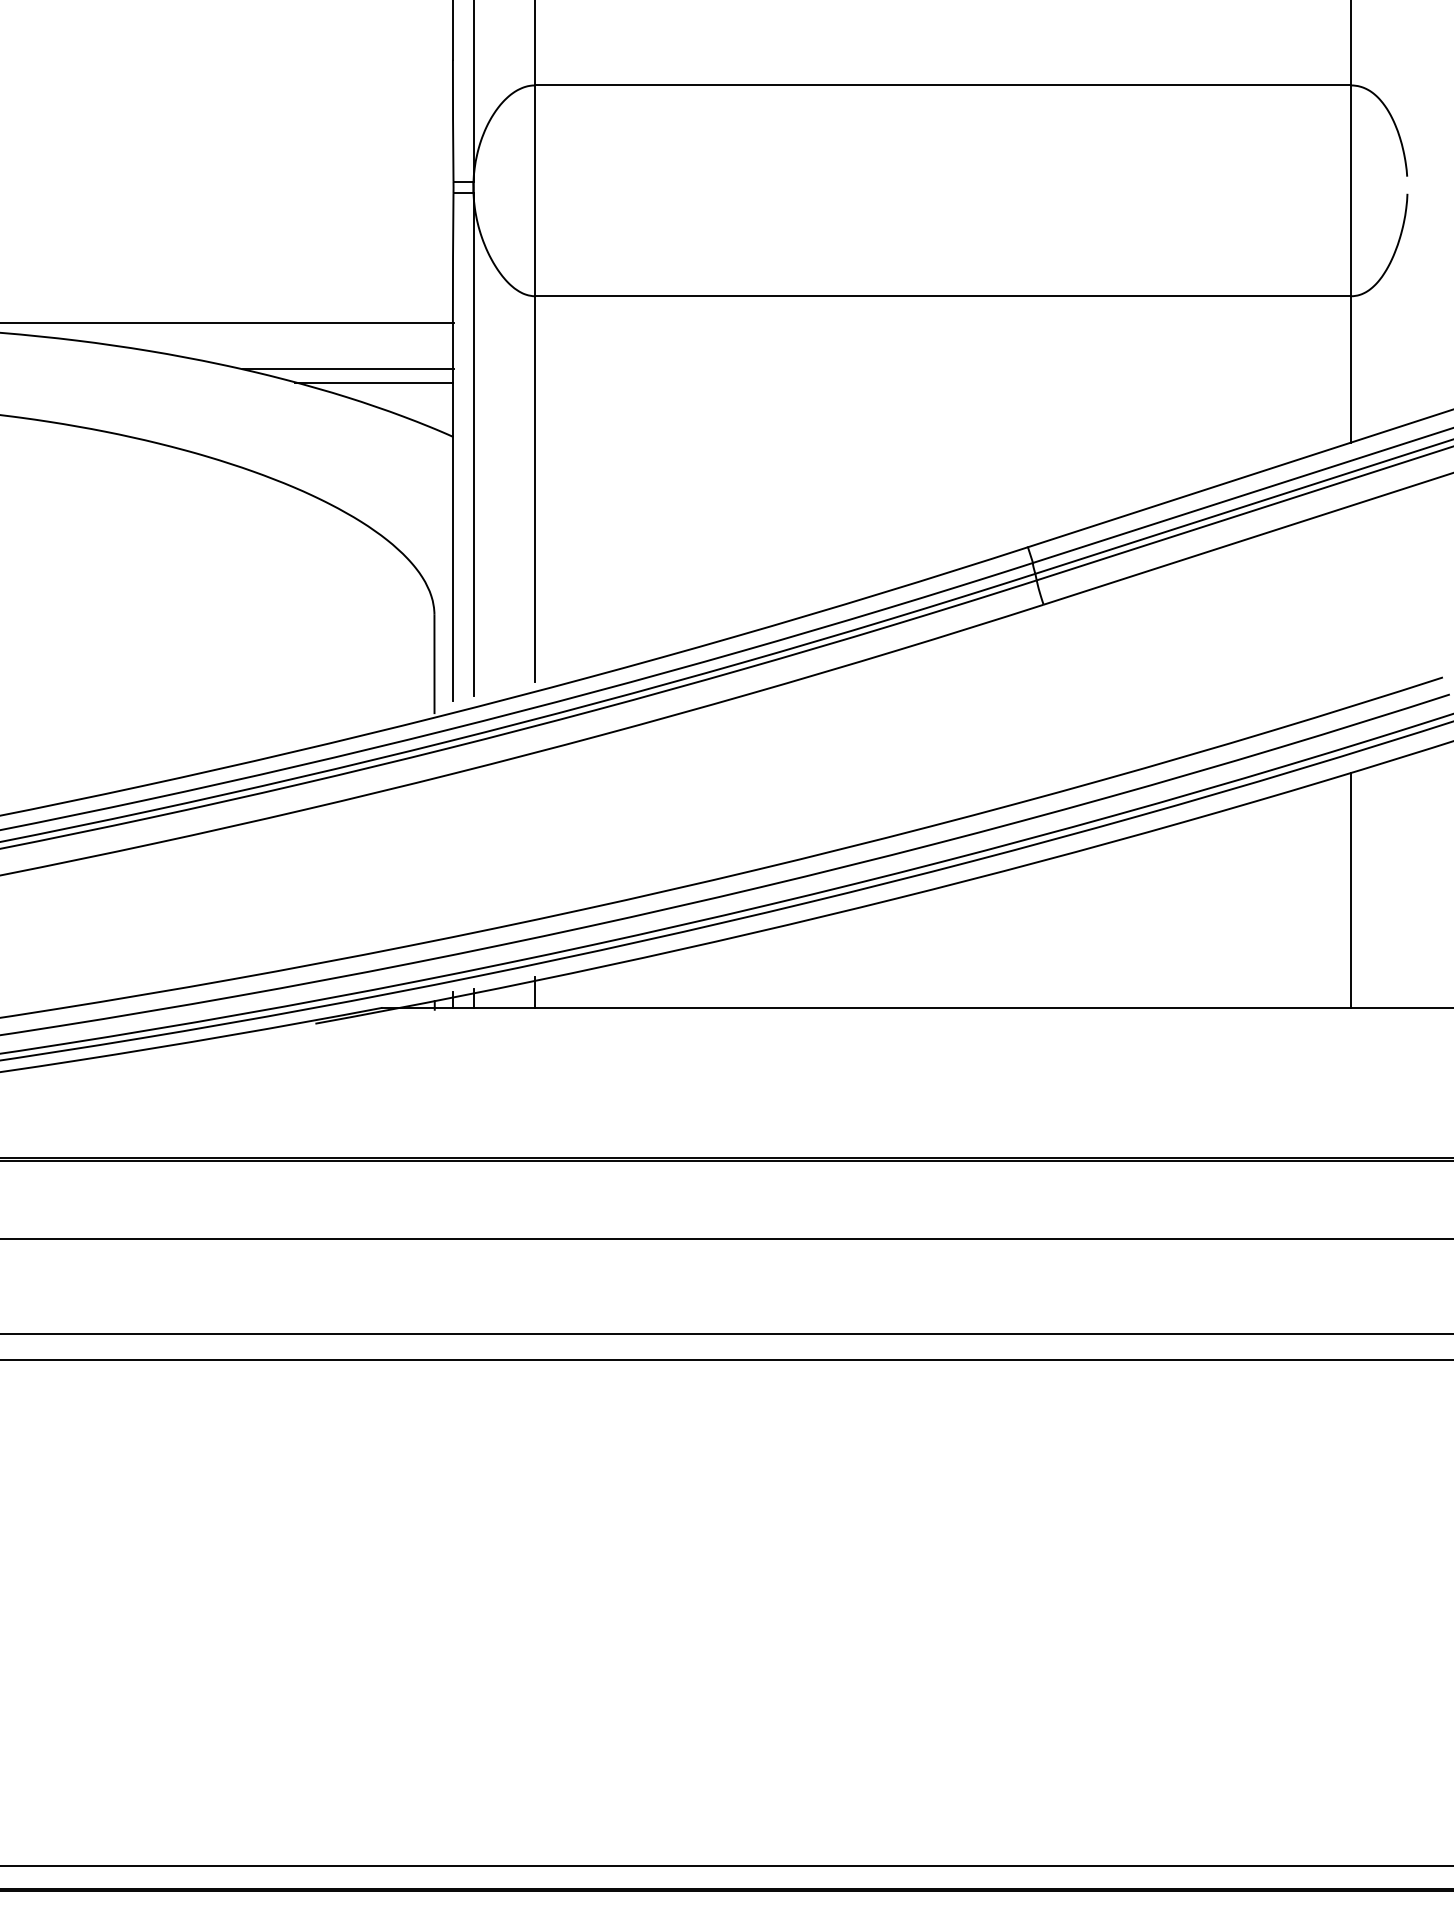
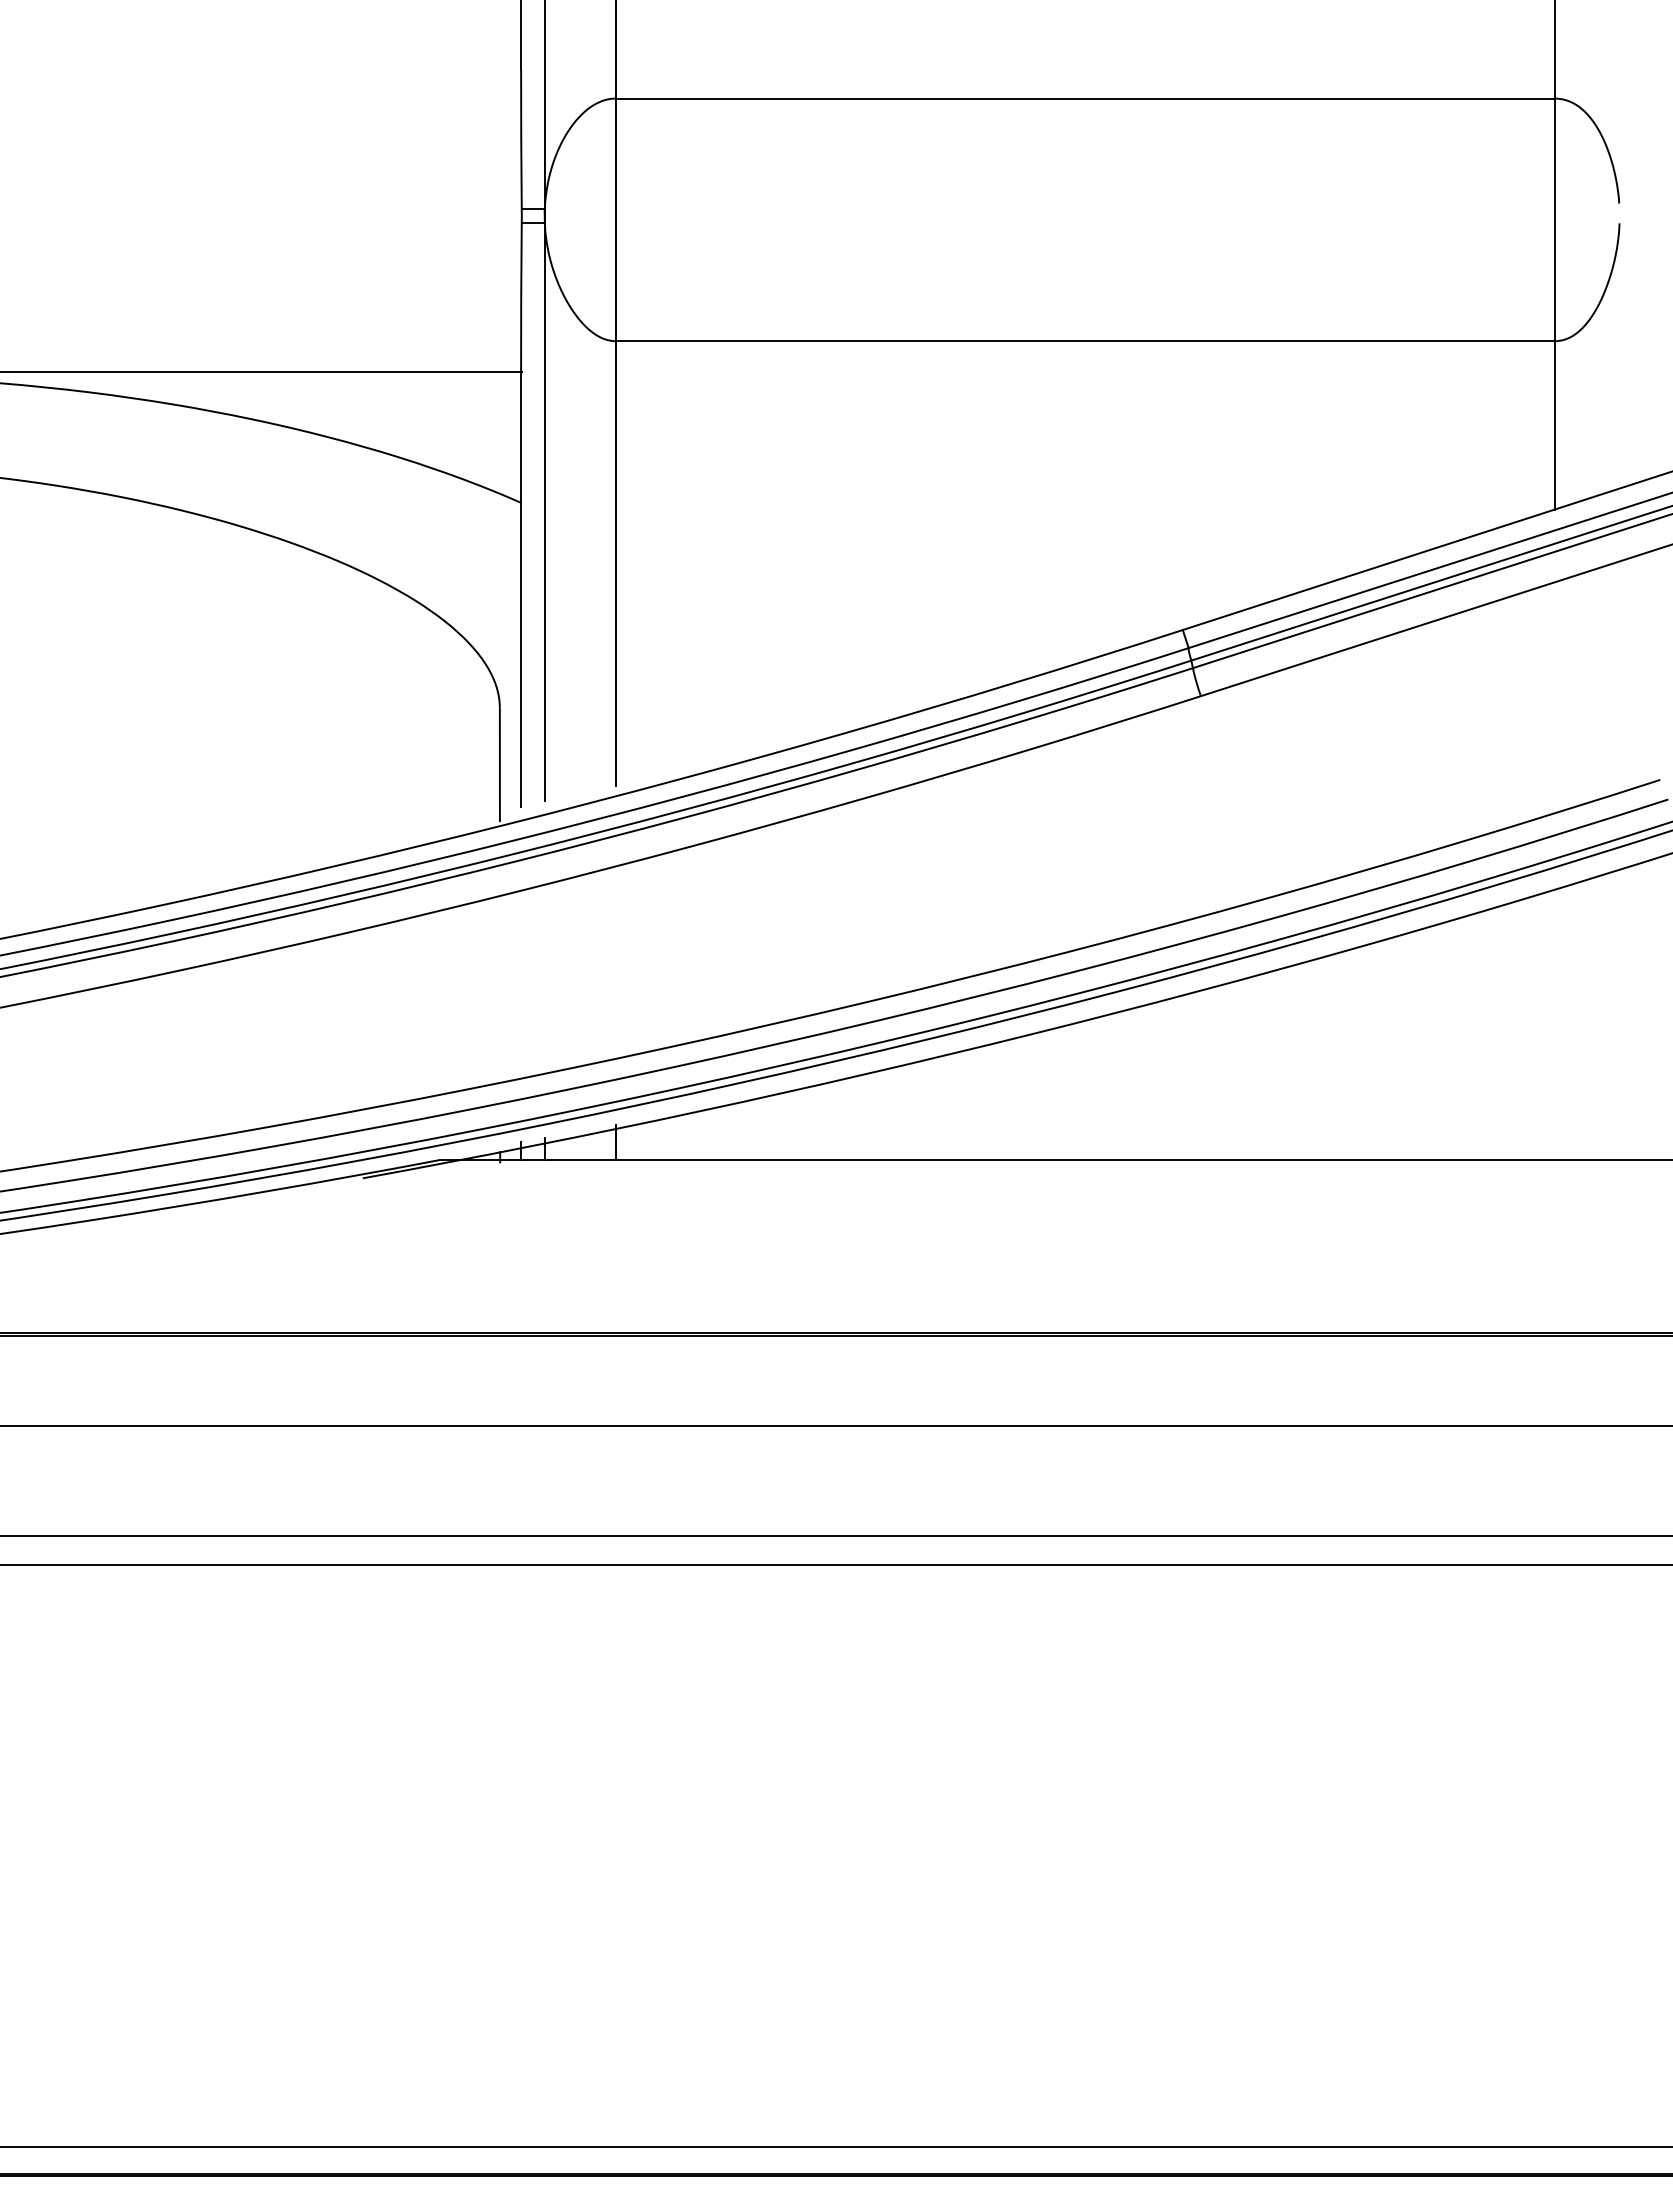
line: (348, 369) -> (400, 425), removed
line: (374, 383) -> (430, 441), removed
line: (1350, 890) -> (1554, 1024), removed

